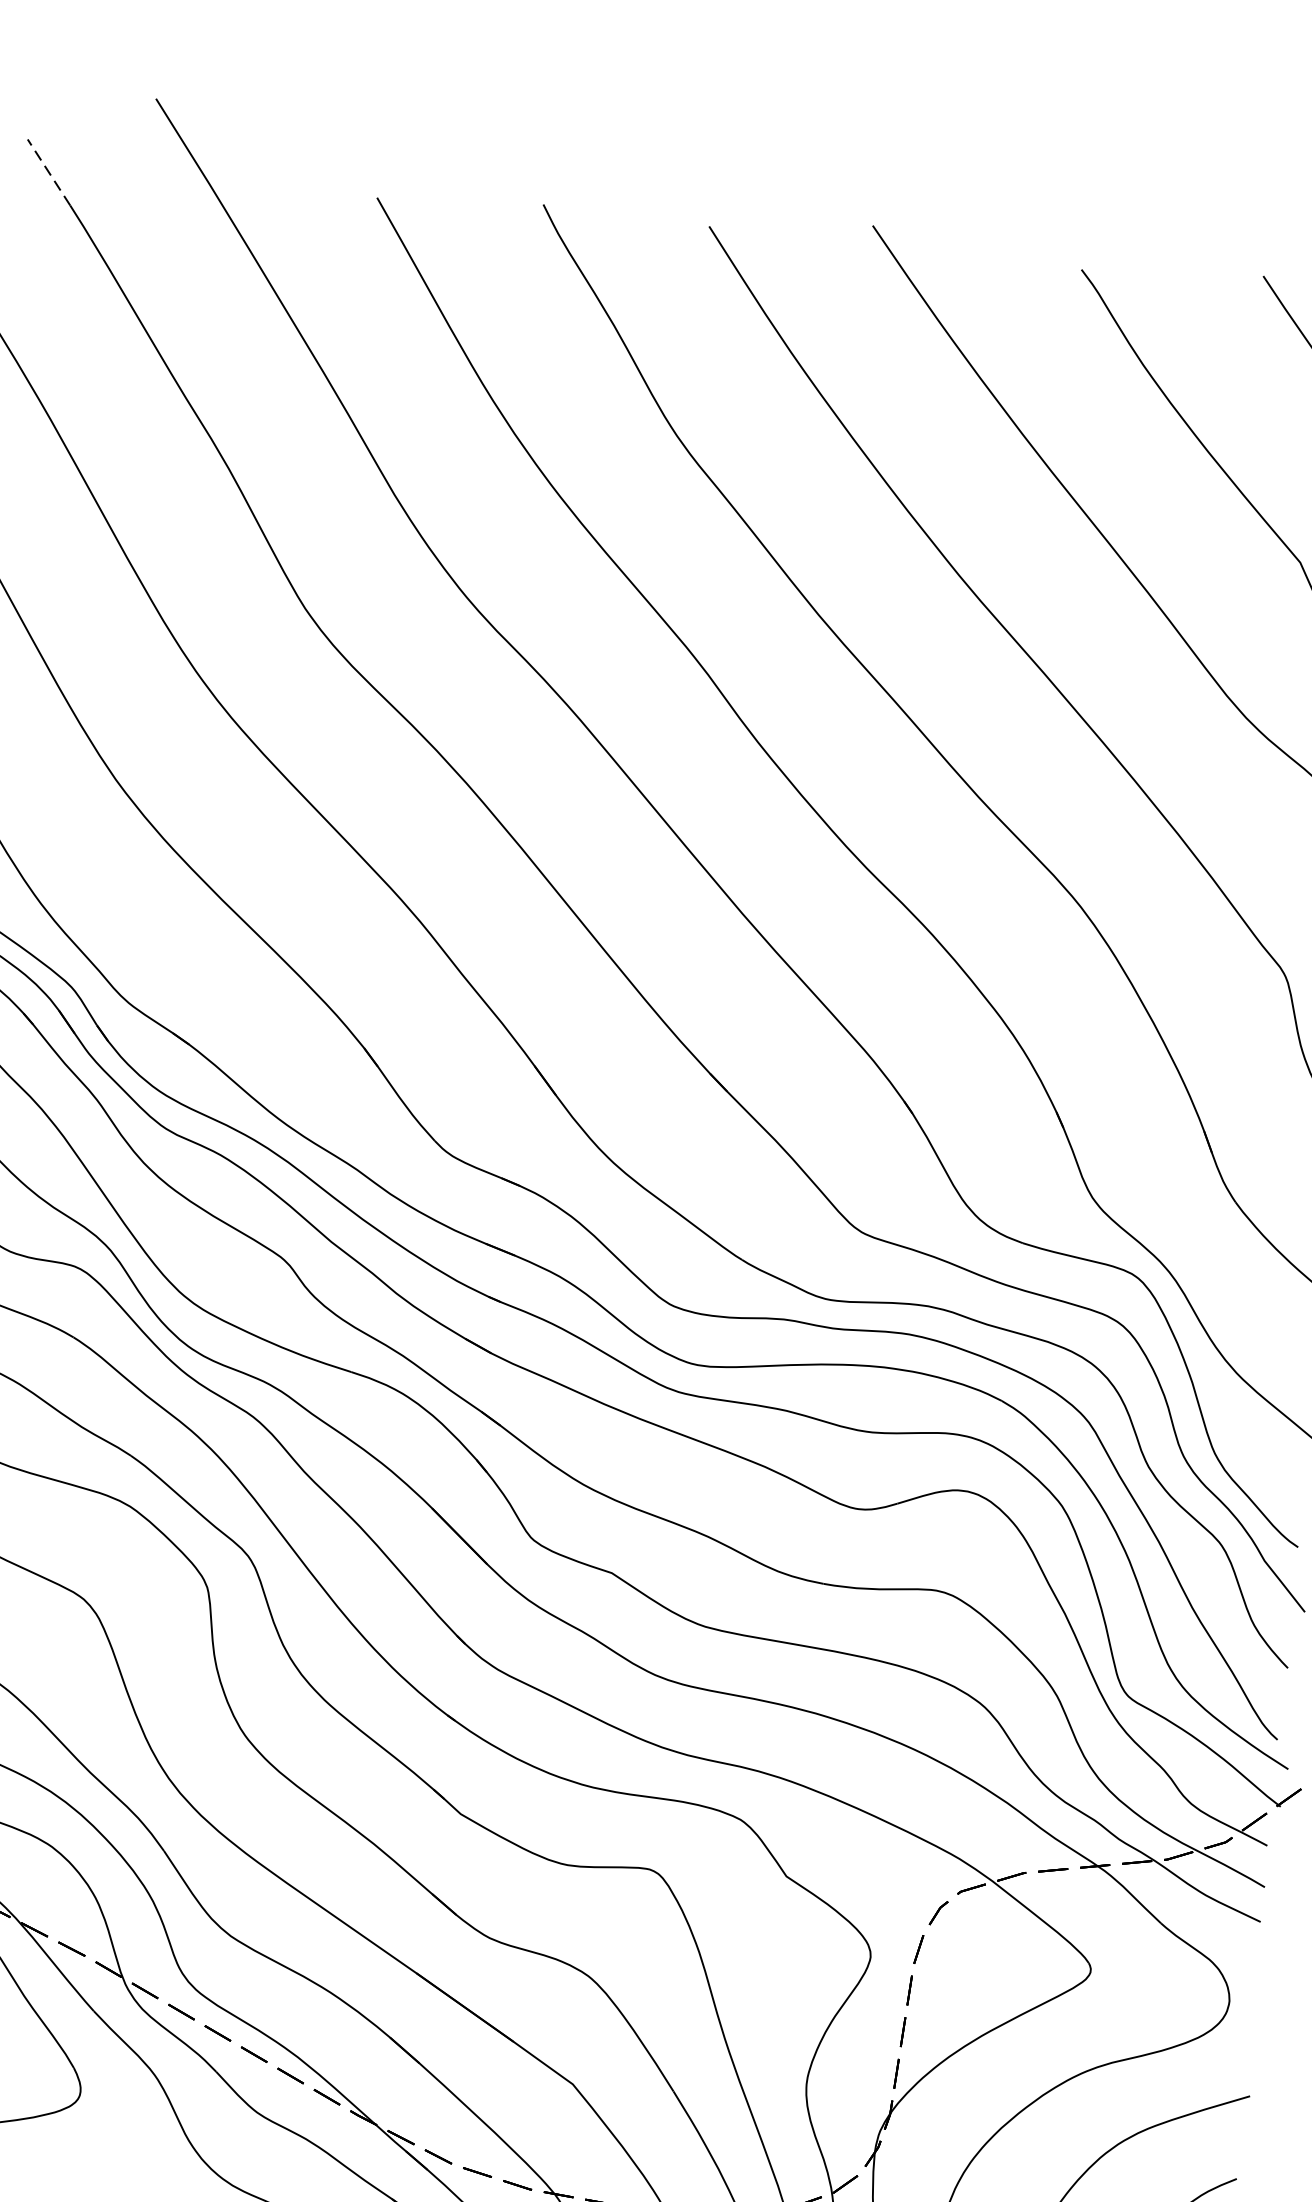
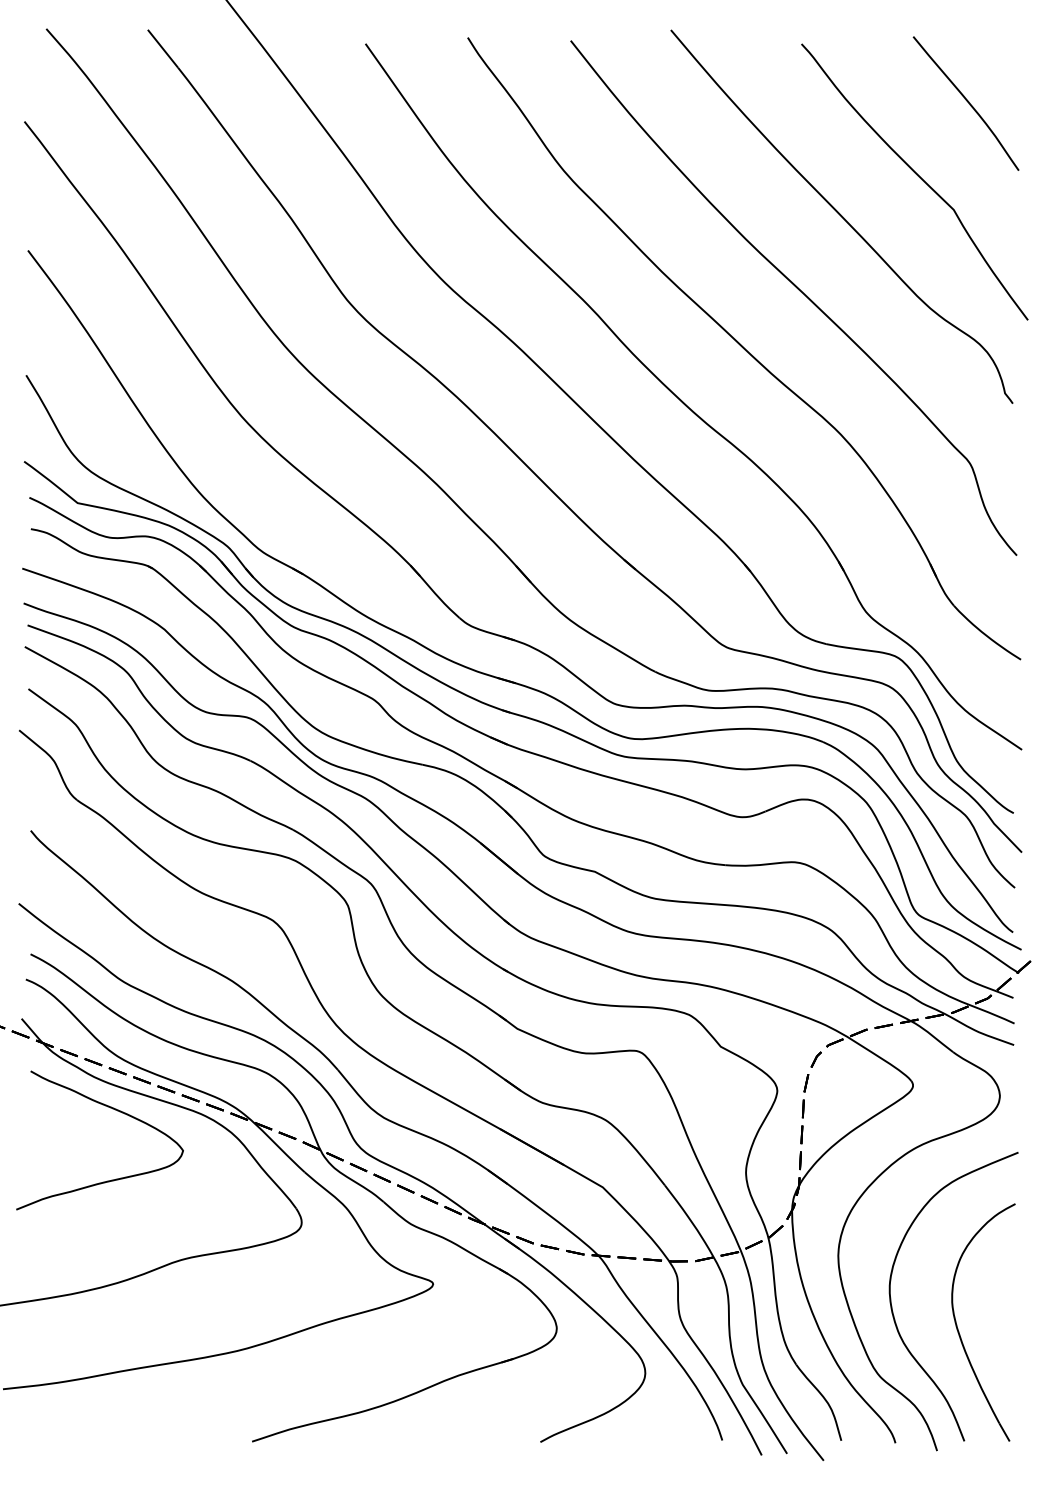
line: (48, 172) -> (162, 48), dashed -> solid

